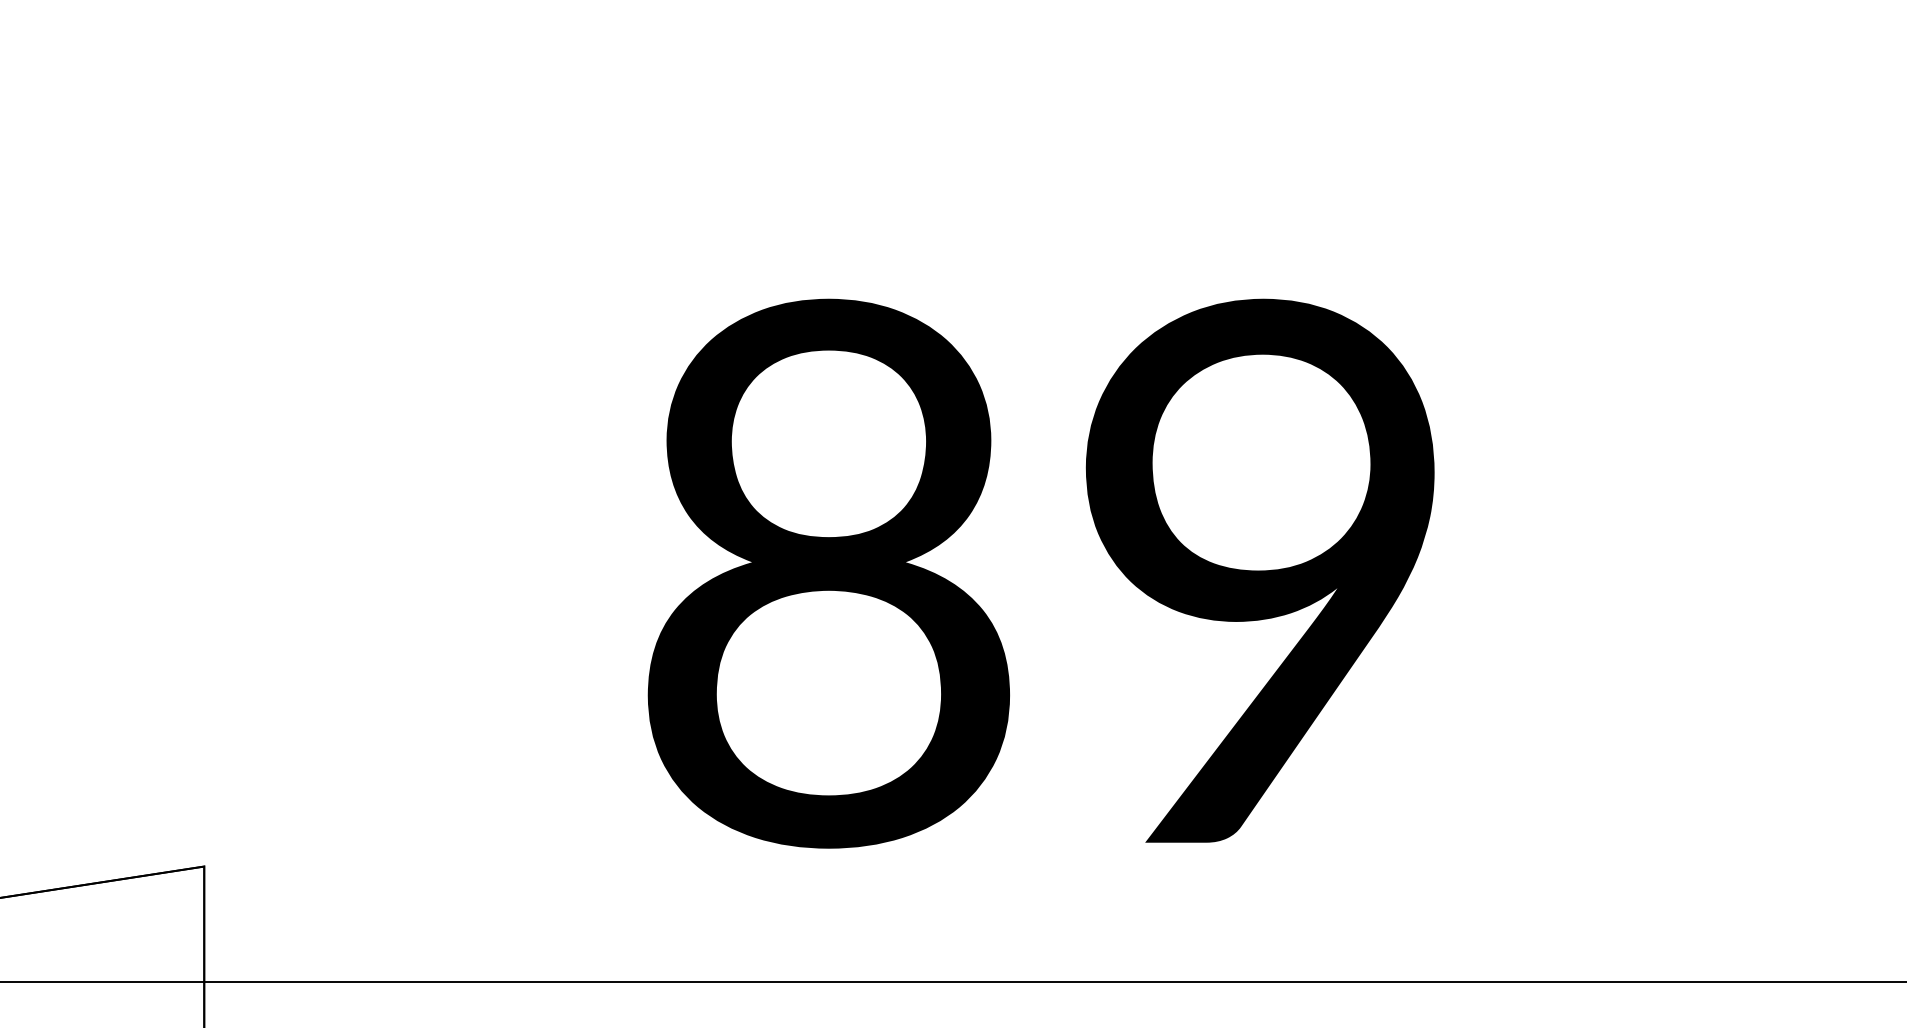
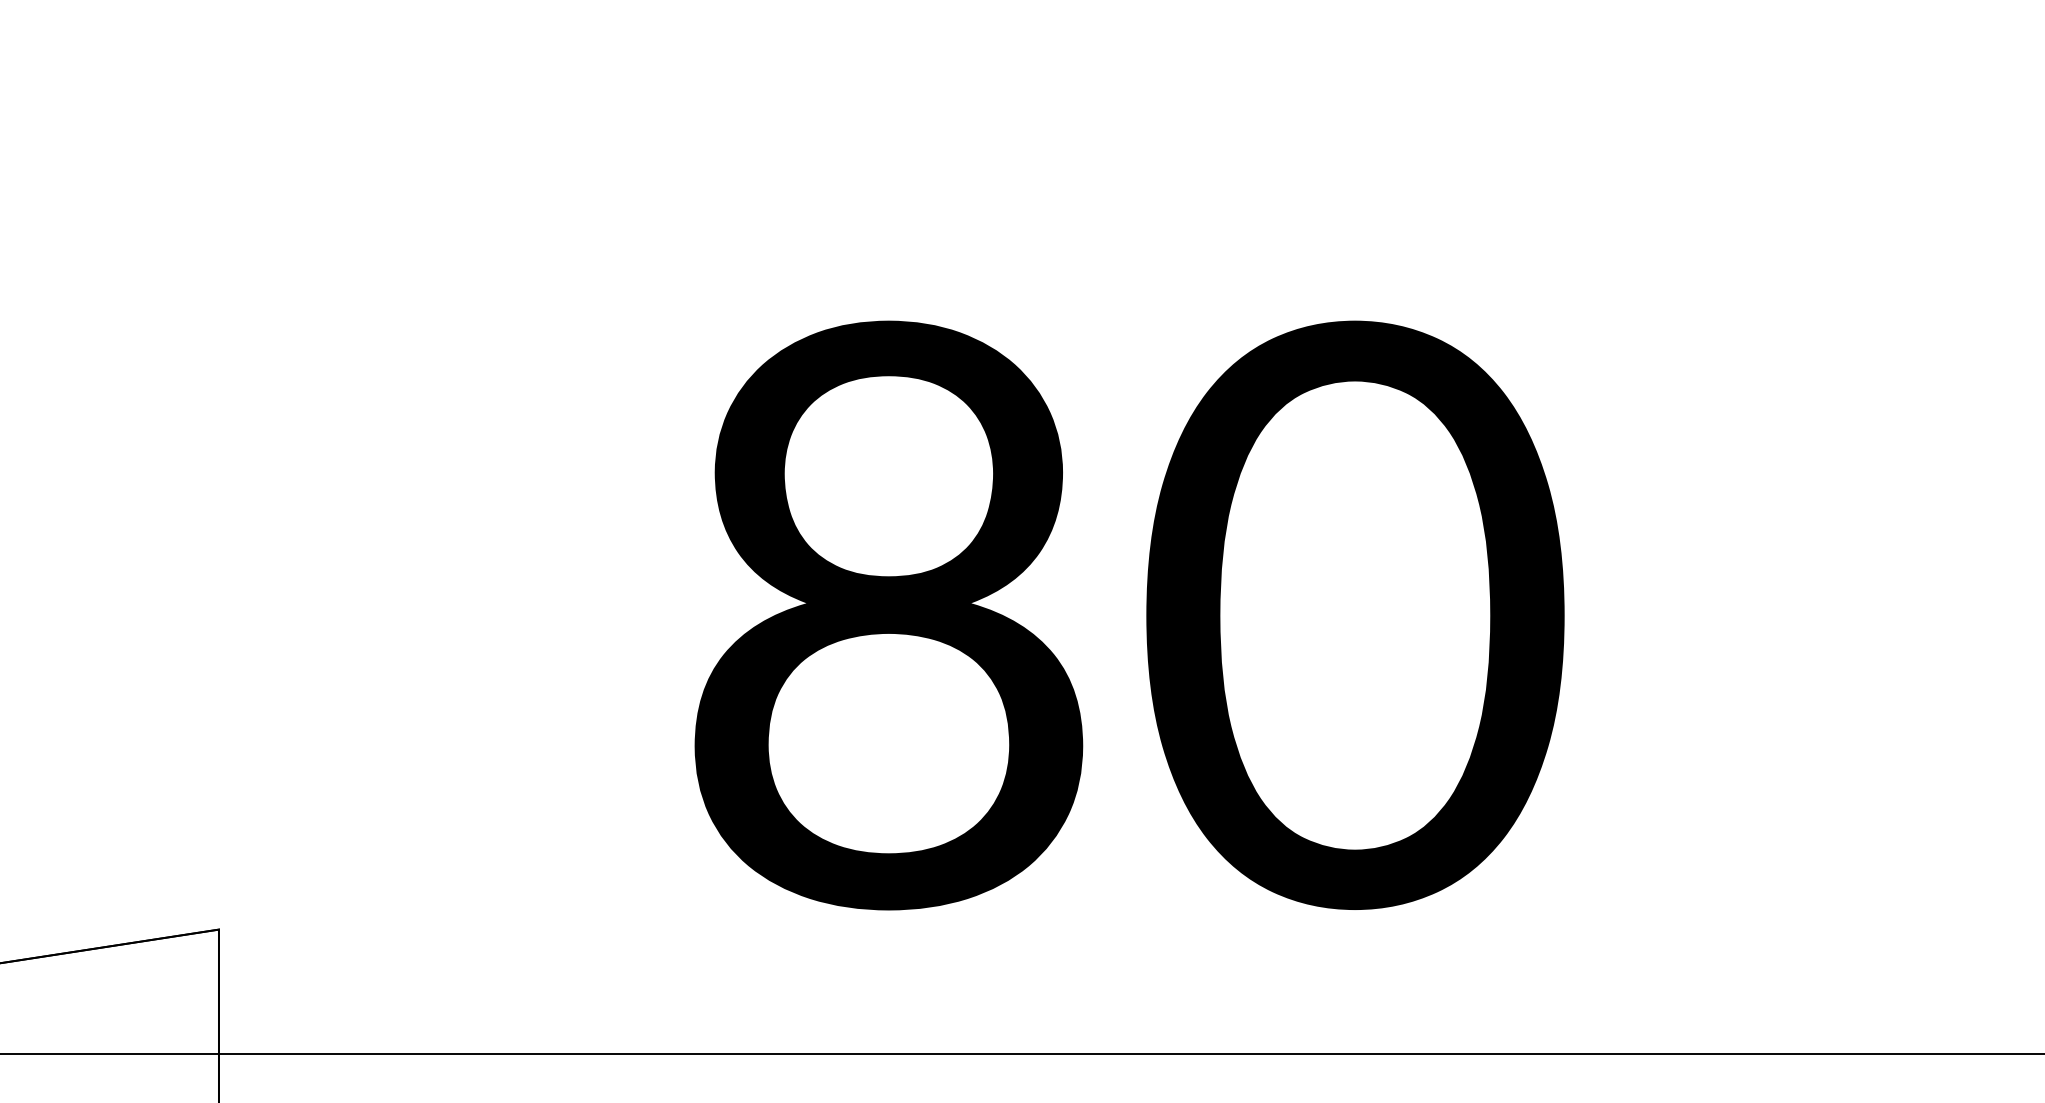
text: (1263, 573) -> (1355, 615), 89 -> 80

